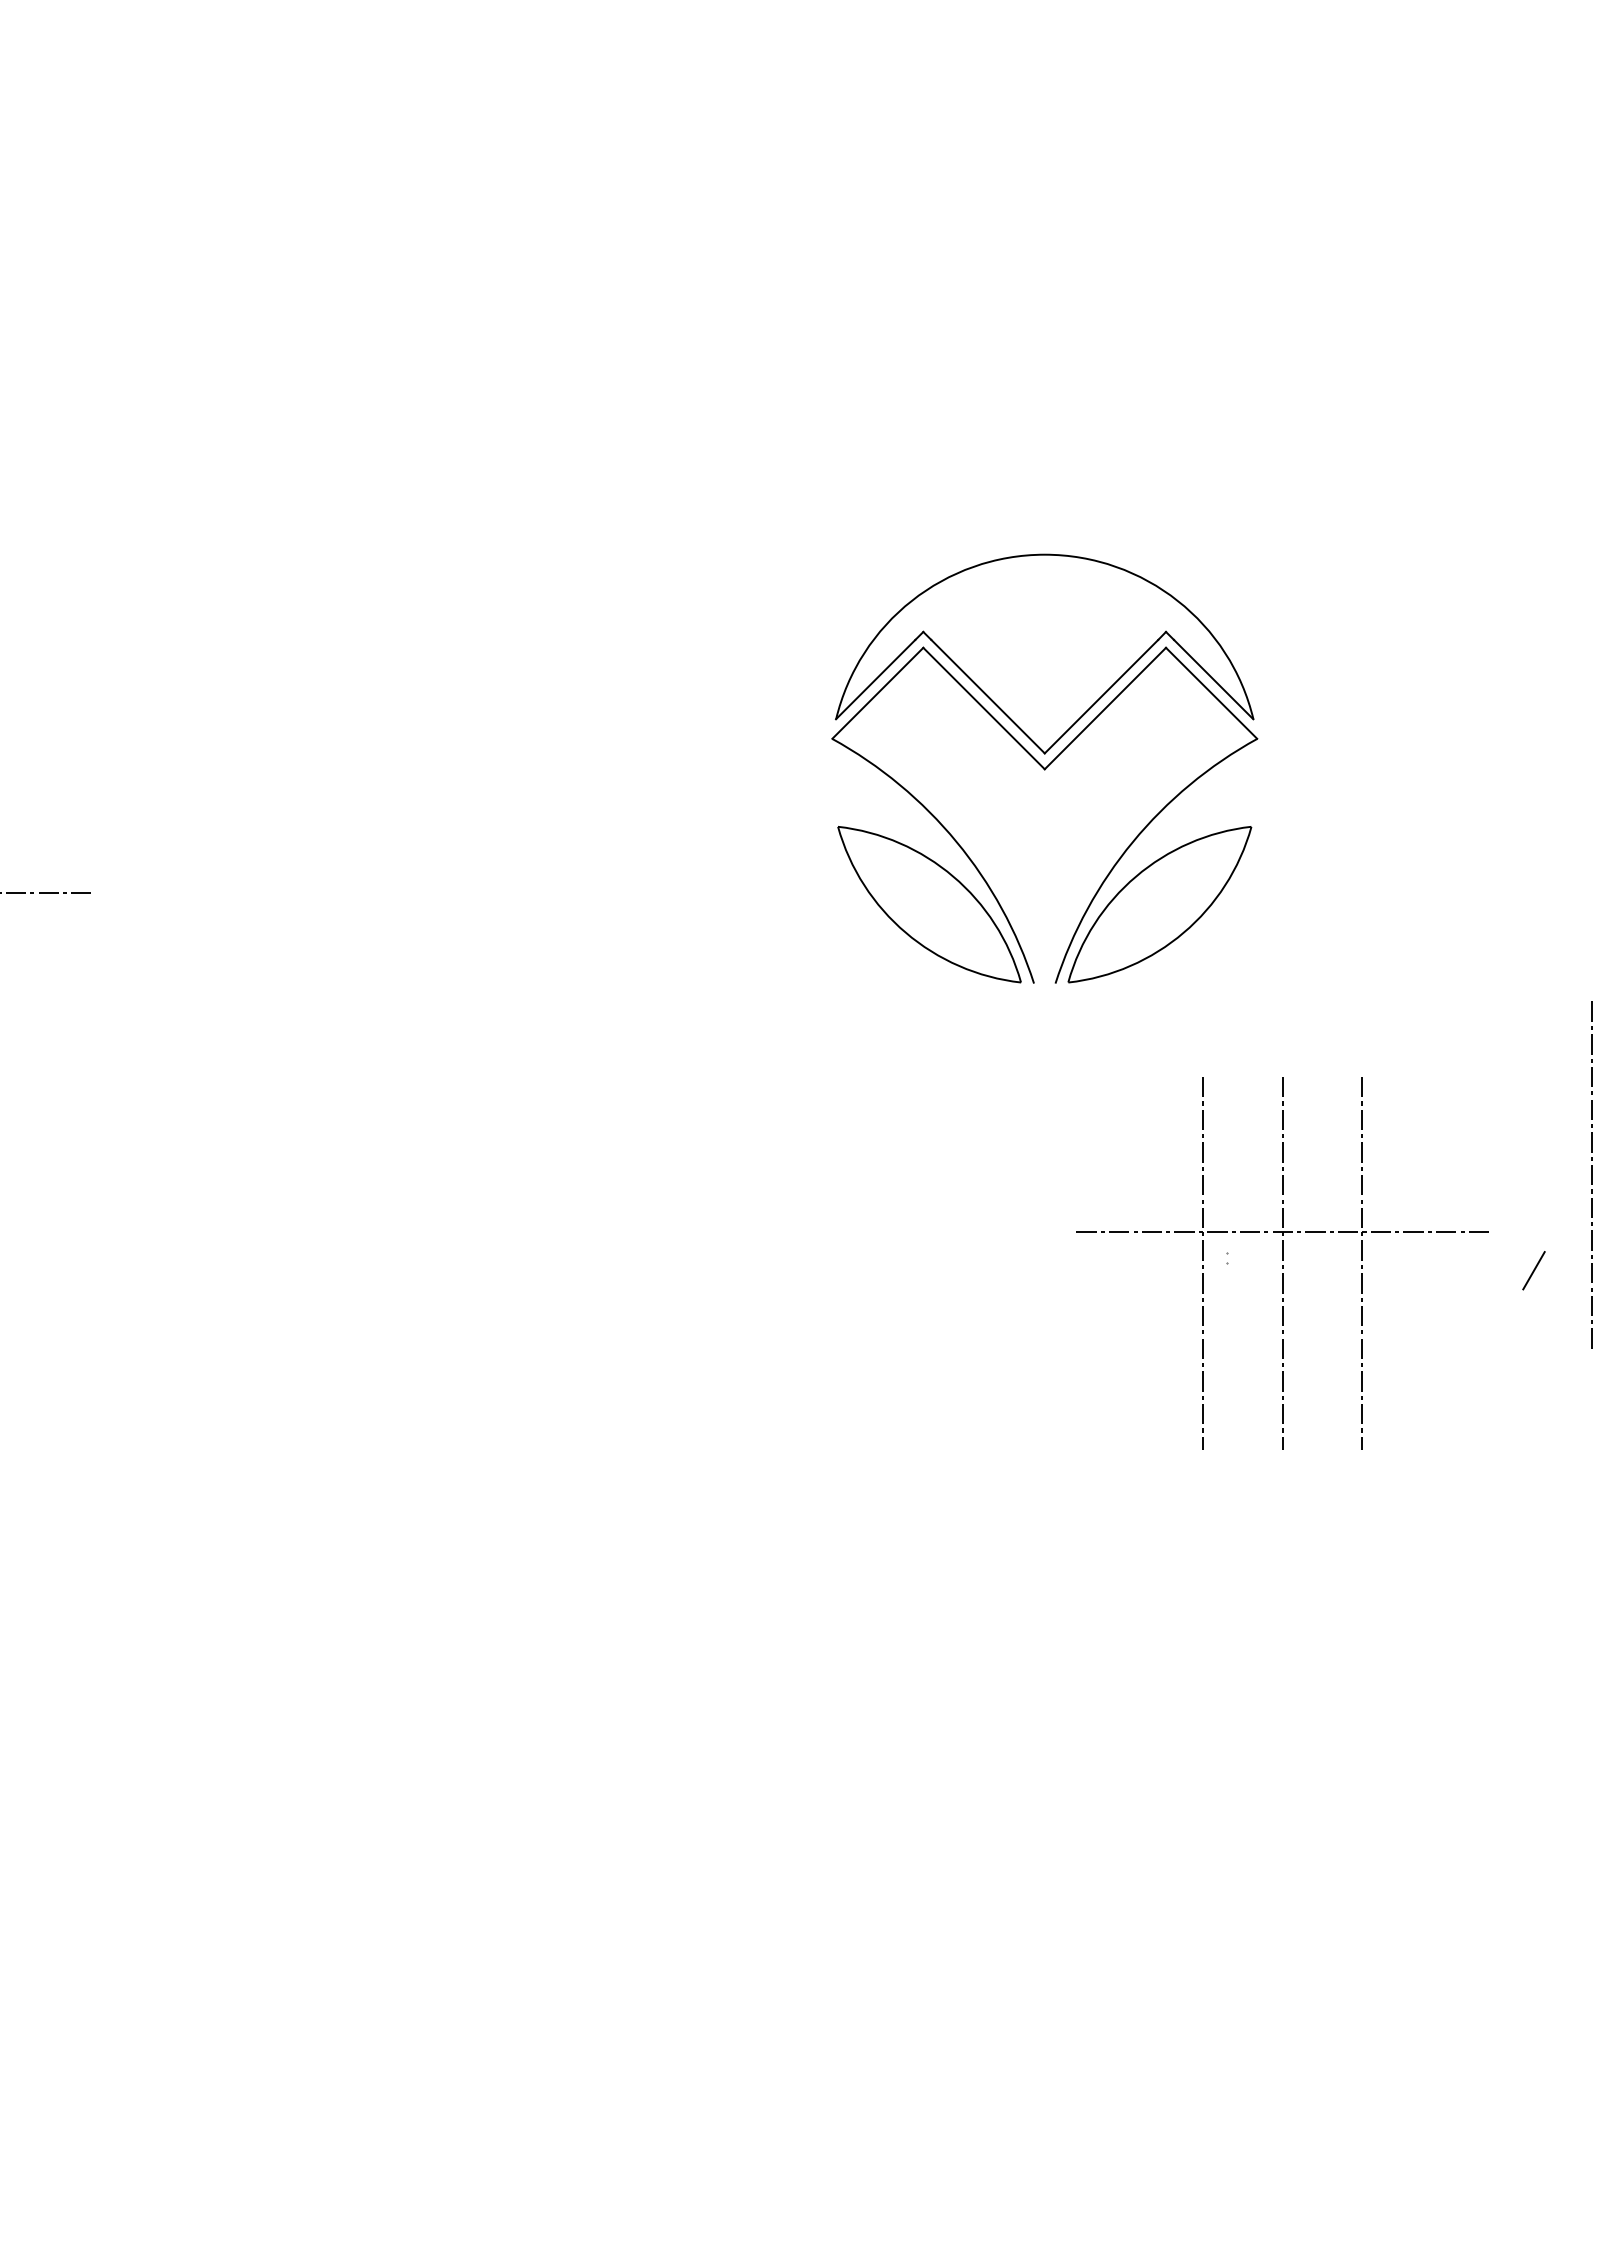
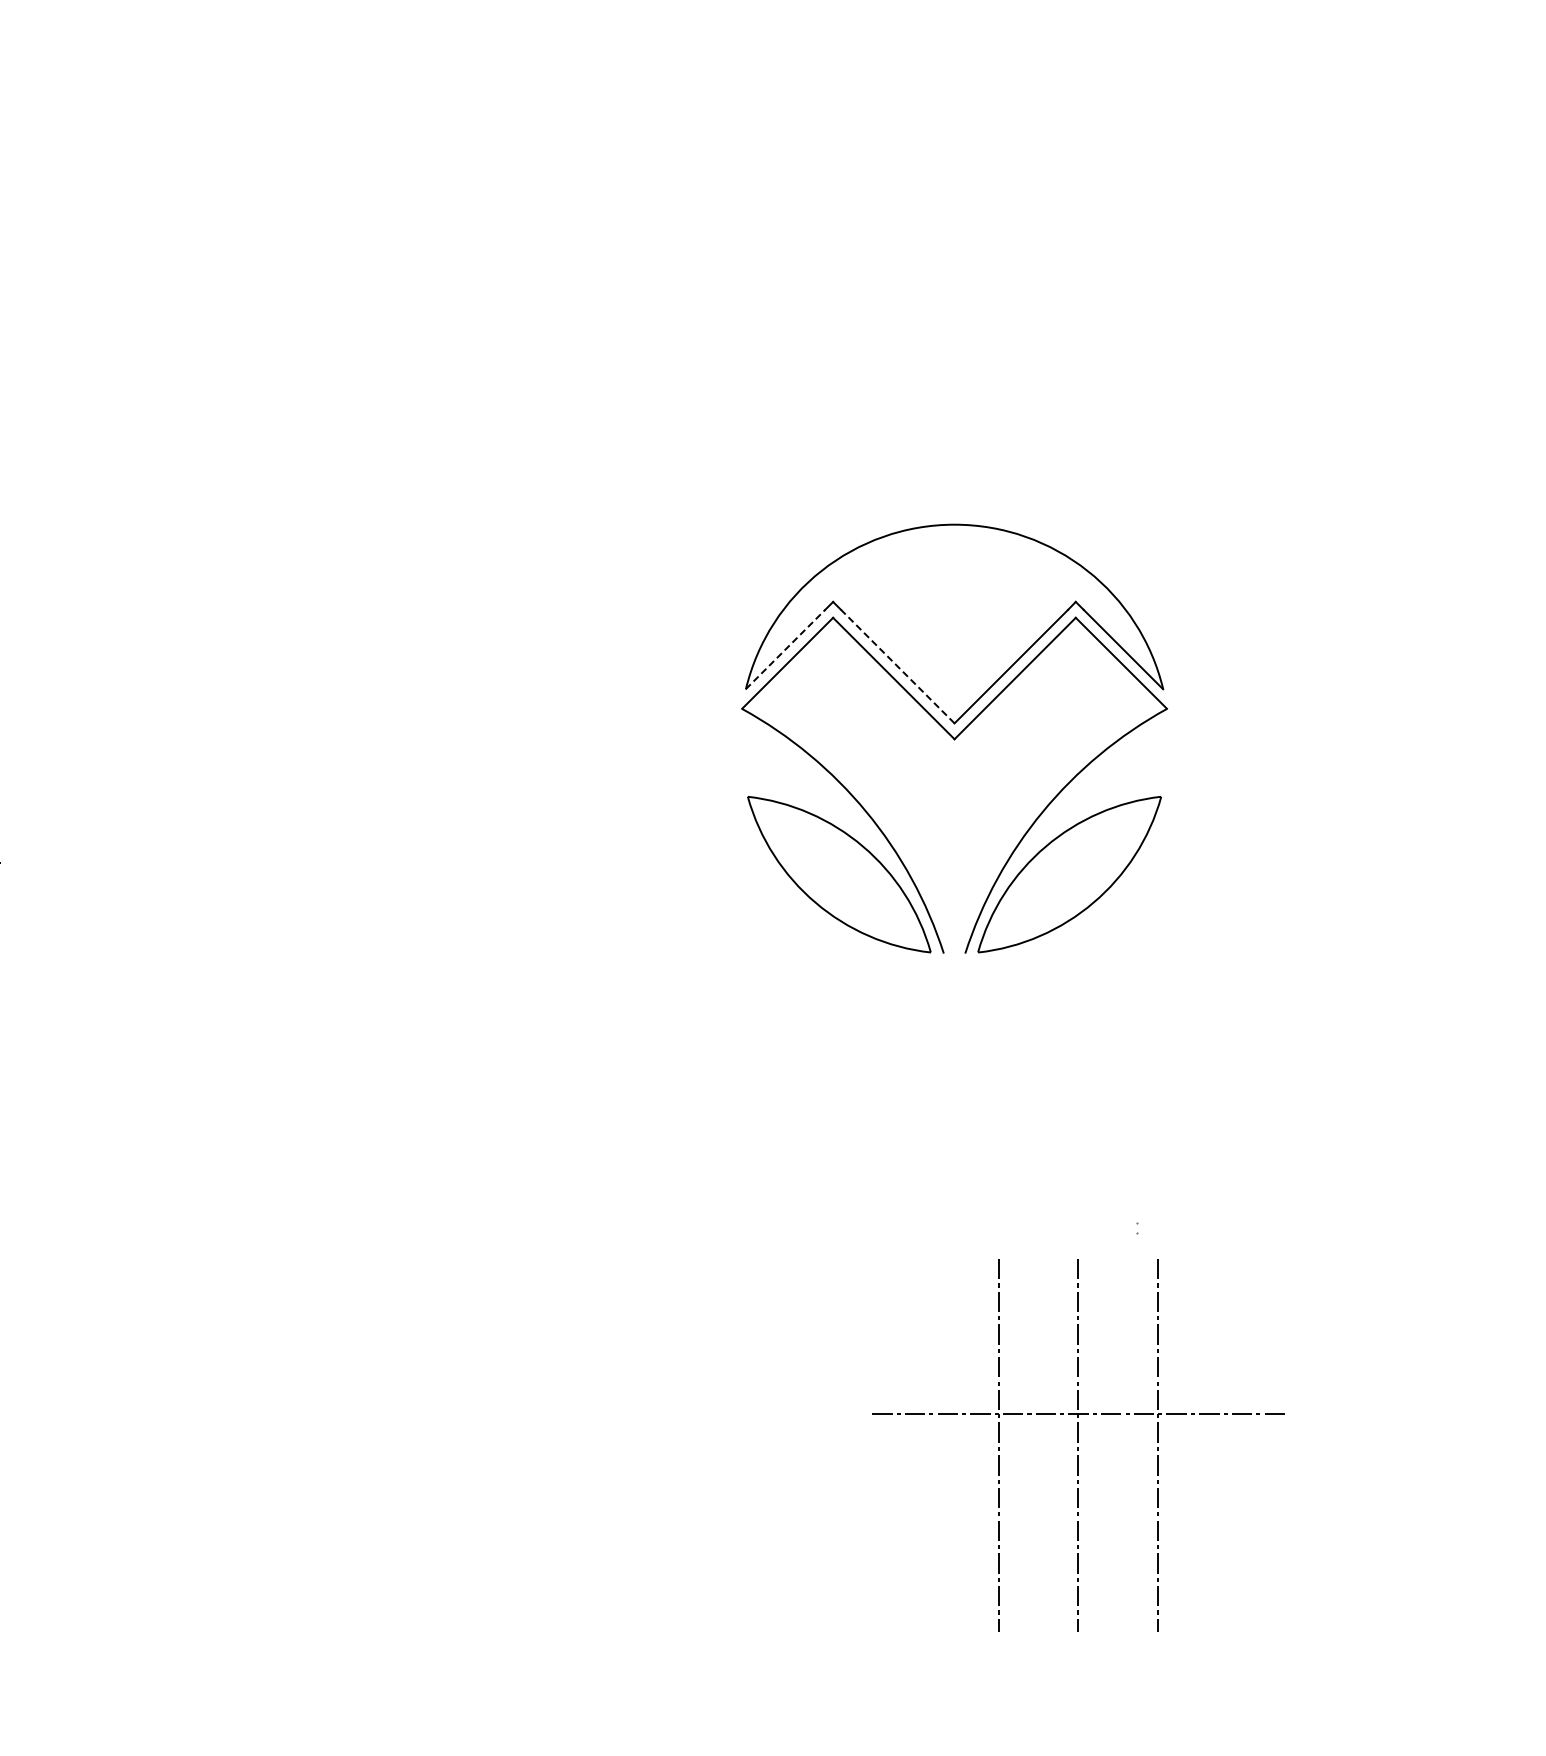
line: (876, 679) -> (786, 649), solid -> dashed
line: (987, 696) -> (897, 666), solid -> dashed
line: (1591, 1174) -> (1501, 1144), removed
part: (1282, 1263) -> (1078, 1445), moved
line: (1533, 1270) -> (1443, 1240), removed

